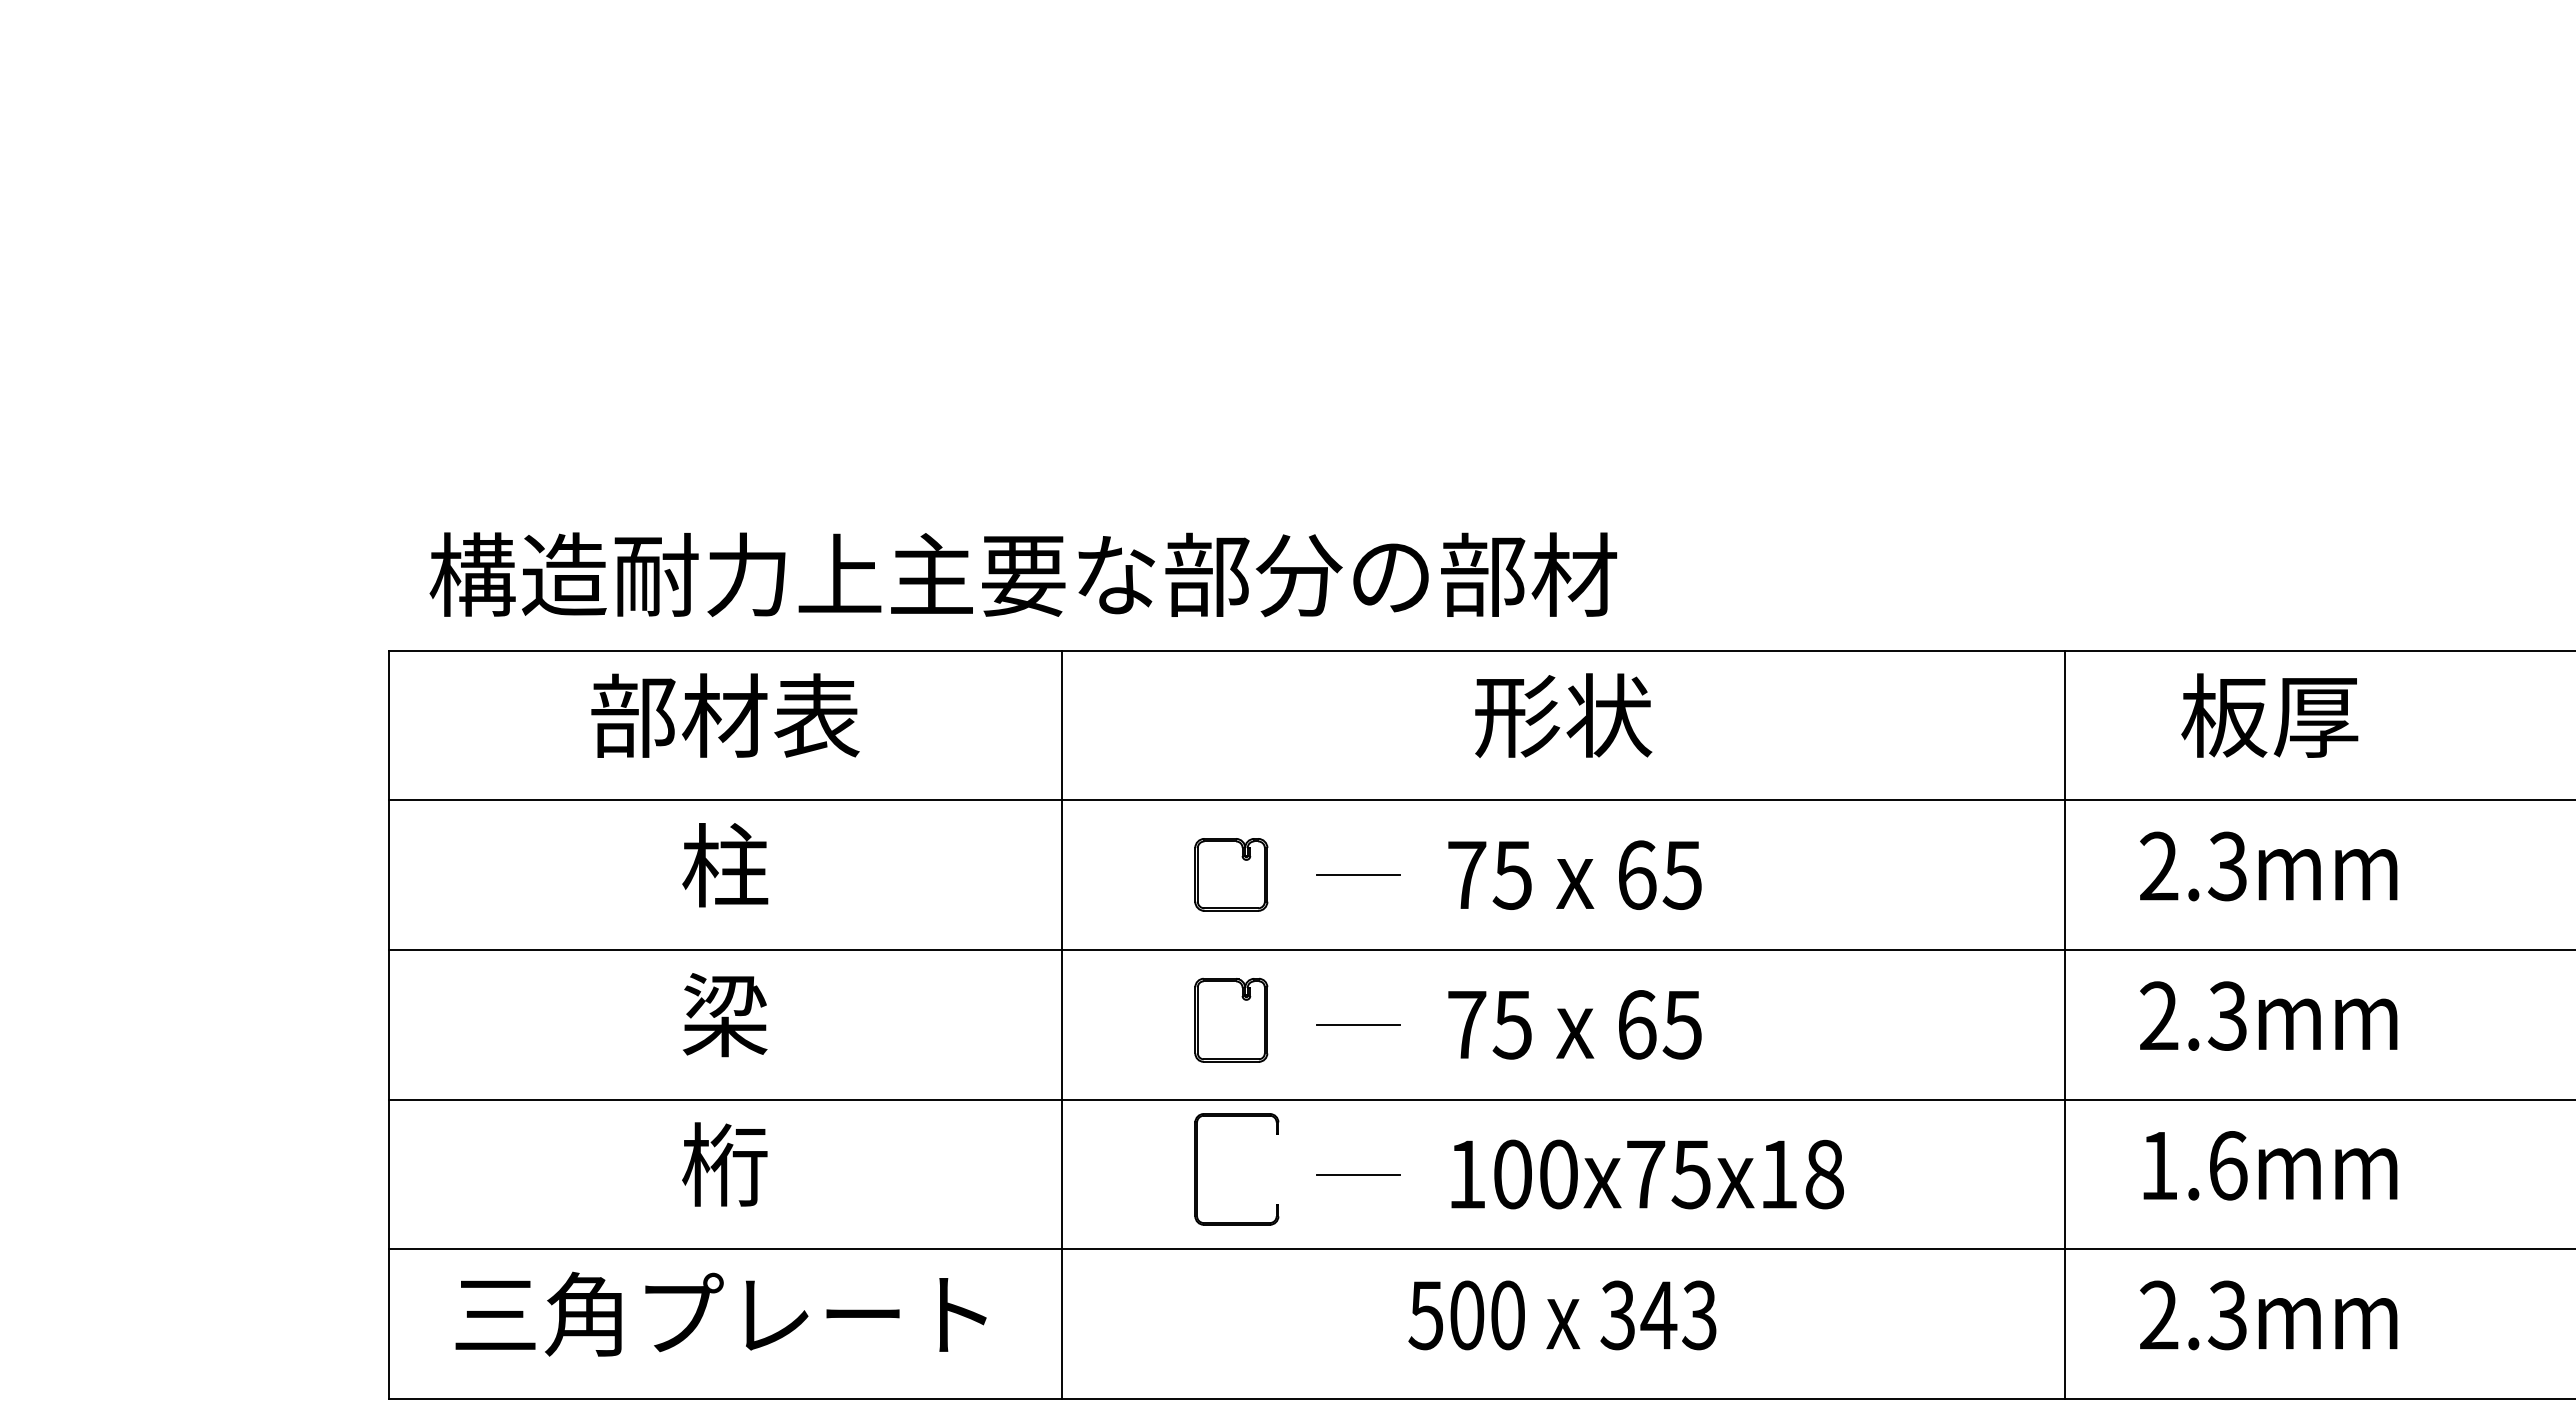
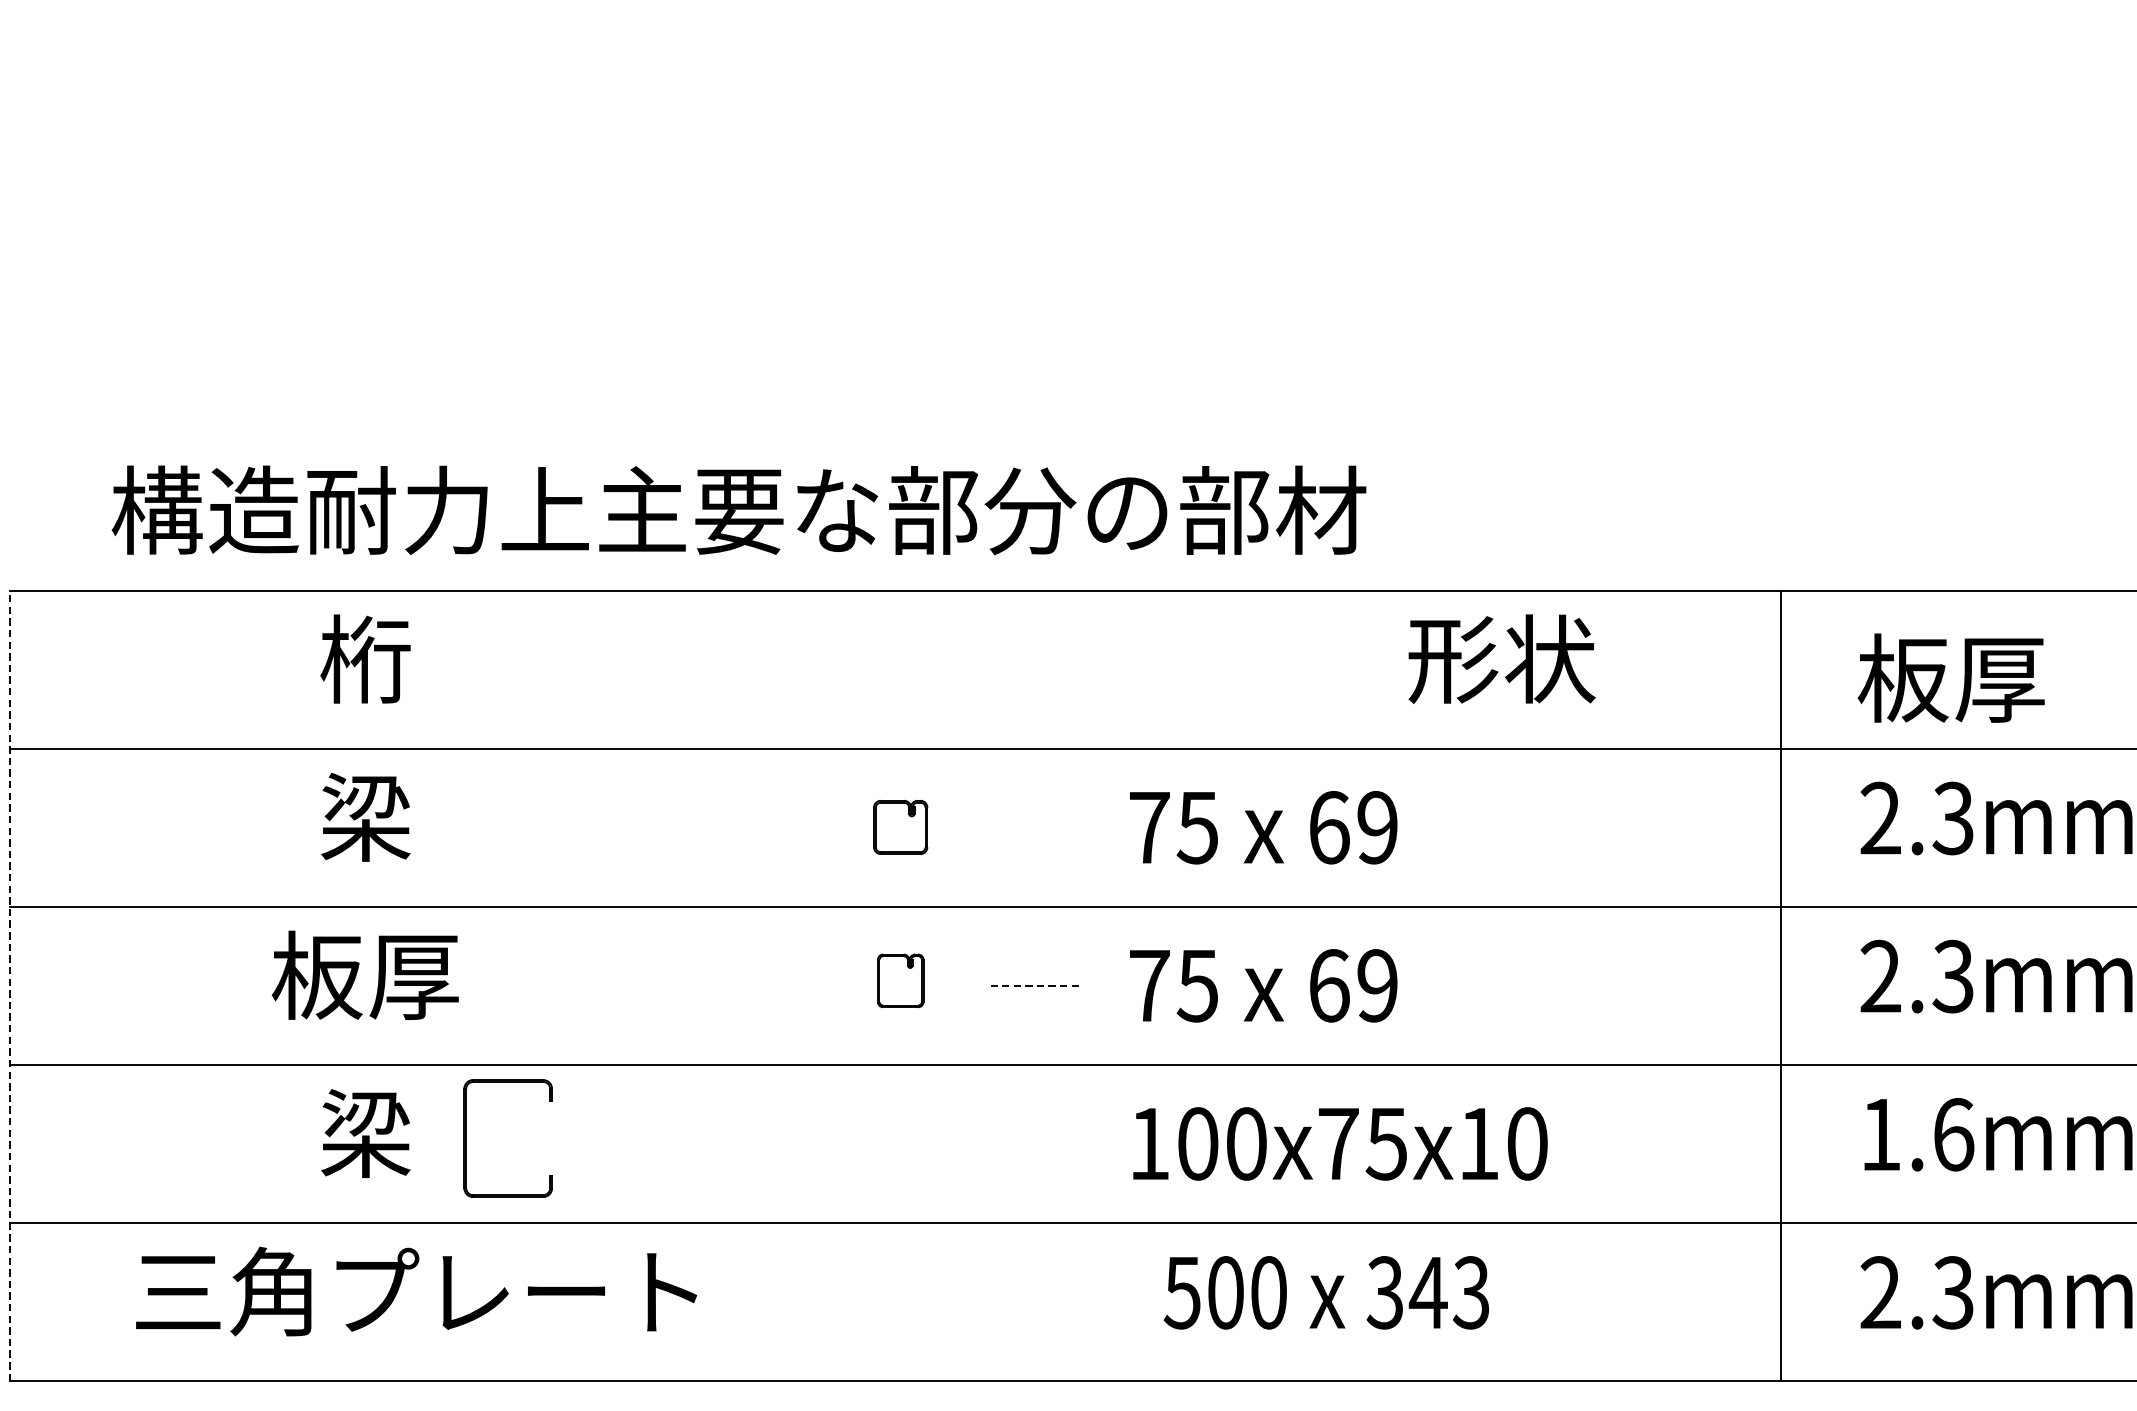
text: (1023, 574) -> (739, 510), moved
text: (725, 715) -> (366, 659), 部材表 -> 桁
text: (1563, 715) -> (1501, 659), moved
text: (2269, 715) -> (1950, 678), moved
text: (725, 865) -> (366, 817), 柱 -> 梁
part: (1231, 874) -> (900, 826), size x0.7
text: (1681, 874) -> (1376, 826), 65 -> 69
line: (1358, 875) -> (1034, 828), removed
text: (724, 1014) -> (365, 974), 梁 -> 板厚
part: (1231, 1019) -> (900, 980), size x0.6
line: (388, 1024) -> (10, 985), solid -> dashed
line: (1062, 1024) -> (722, 985), removed
line: (1358, 1024) -> (1034, 985), solid -> dashed
text: (1681, 1024) -> (1376, 985), 65 -> 69
text: (724, 1164) -> (365, 1133), 桁 -> 梁
part: (1197, 1169) -> (466, 1138), moved
line: (1358, 1174) -> (1034, 1143), removed
text: (1824, 1174) -> (1527, 1143), 100x75x18 -> 100x75x10
text: (720, 1313) -> (415, 1290), moved
text: (1562, 1315) -> (1326, 1292), moved

